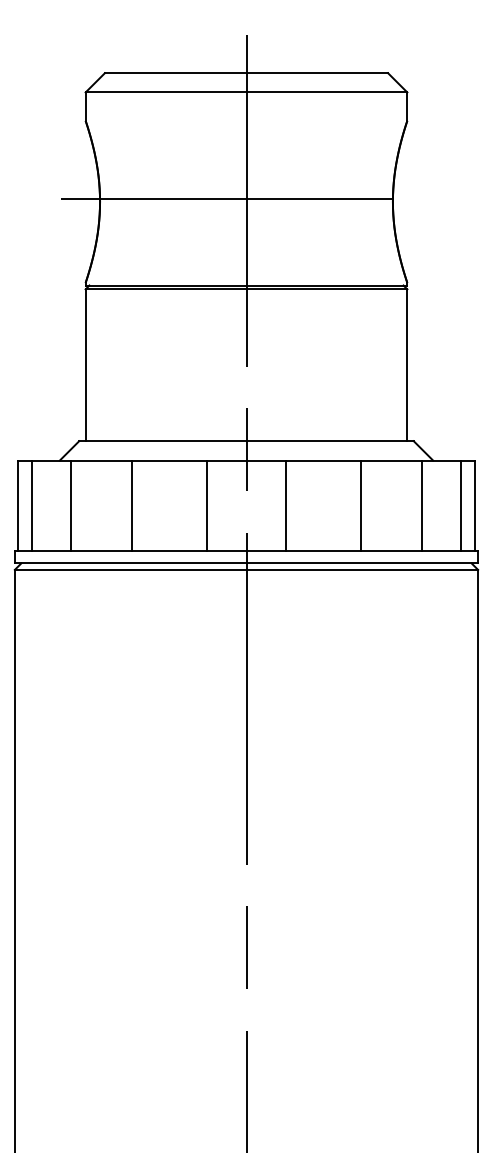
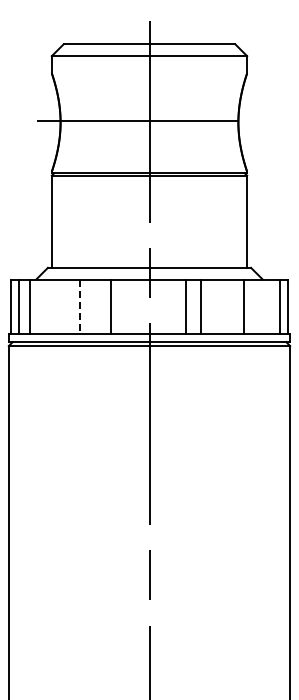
line: (71, 504) -> (30, 306), moved
line: (206, 504) -> (111, 306), moved
line: (286, 504) -> (185, 306), moved
line: (360, 504) -> (200, 306), moved
line: (421, 504) -> (243, 306), moved
line: (132, 506) -> (80, 307), solid -> dashed

